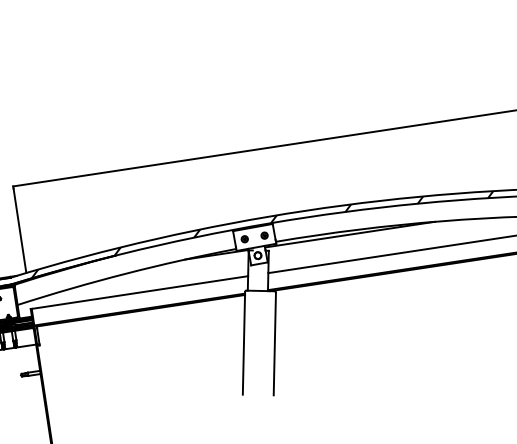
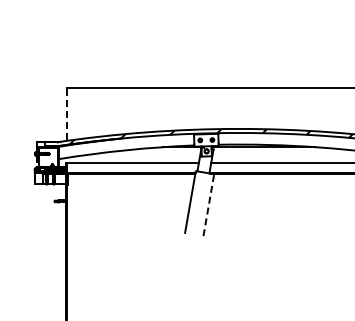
line: (19, 231) -> (66, 115), solid -> dashed
line: (274, 343) -> (208, 205), solid -> dashed

